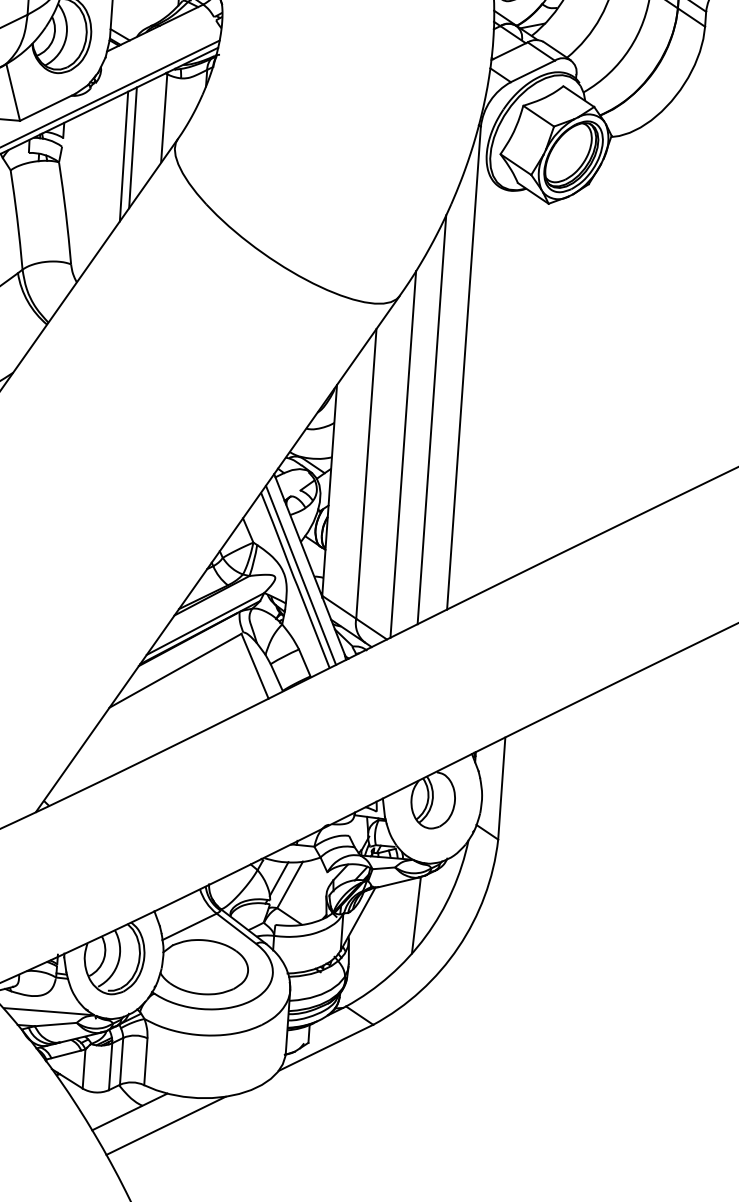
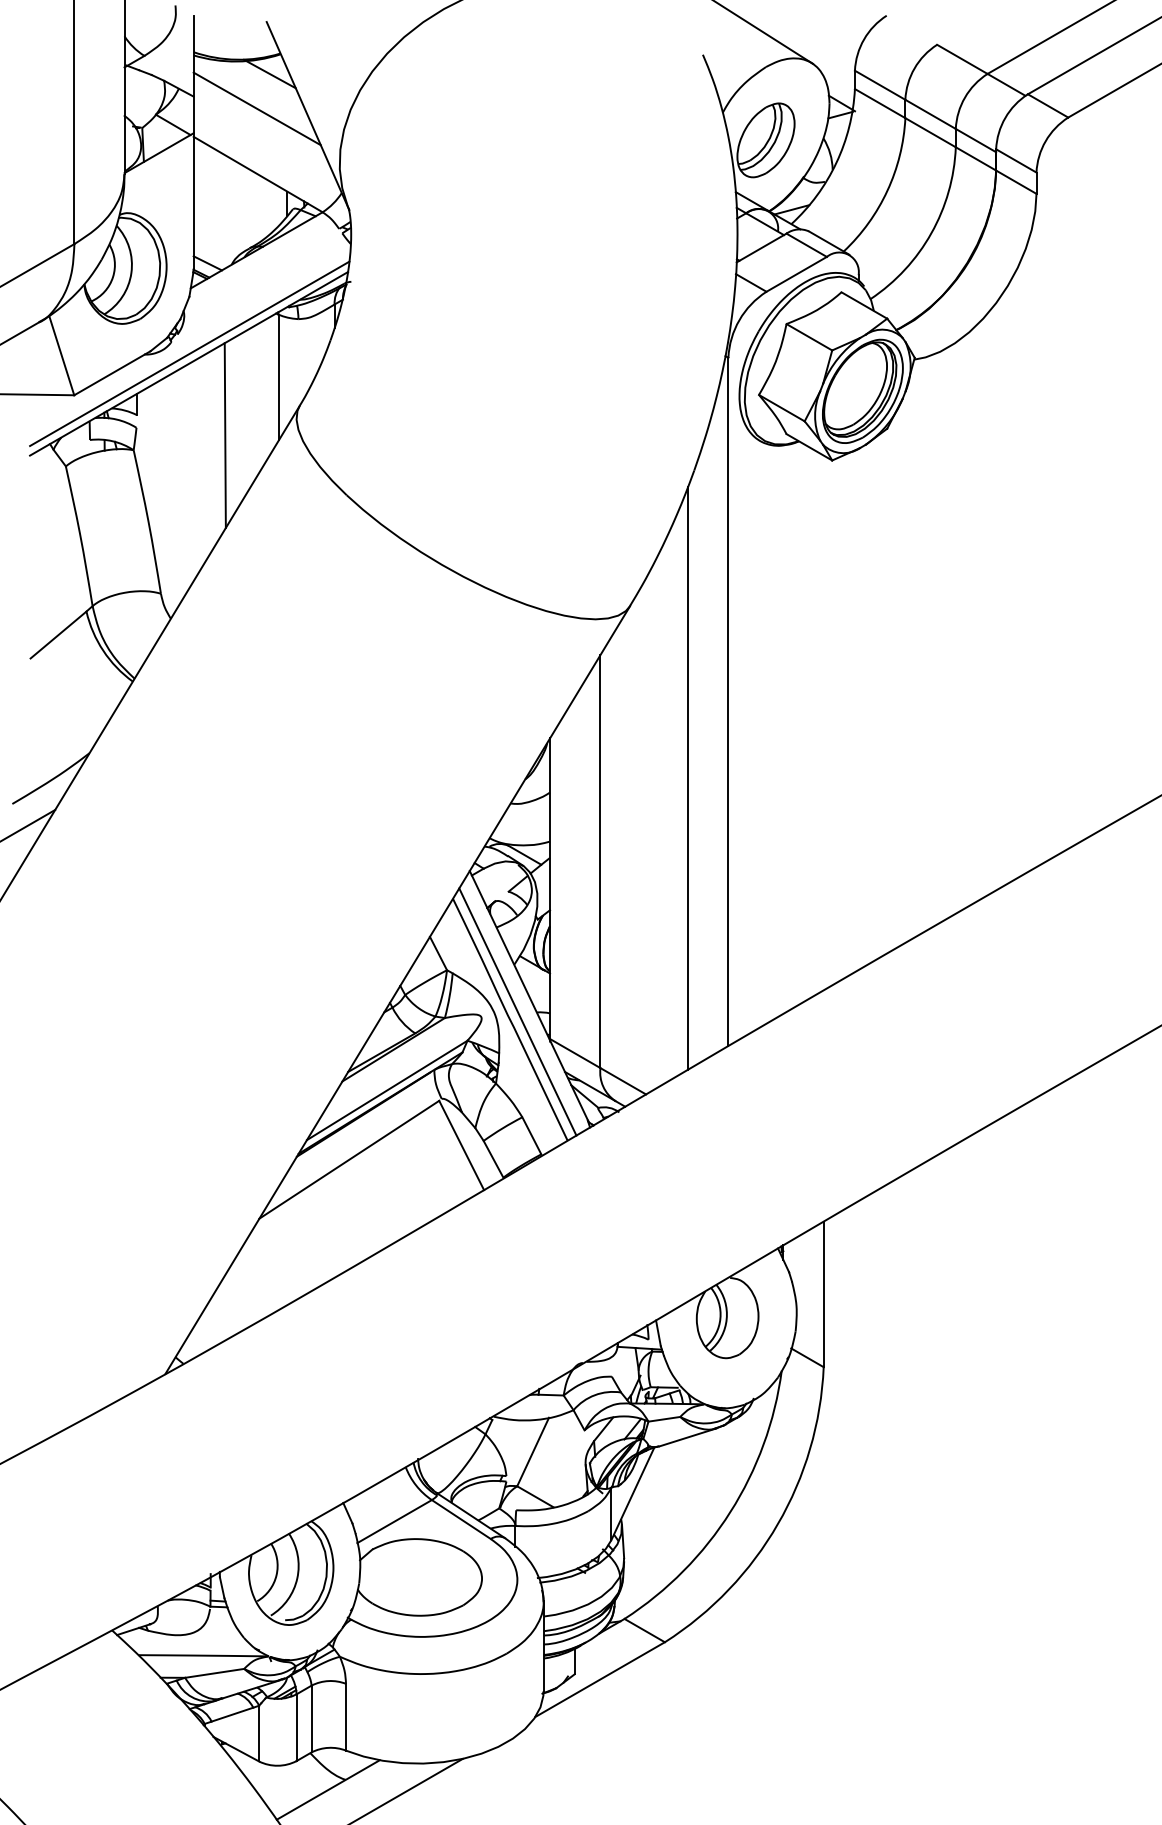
line: (132, 147) -> (236, 422), removed
line: (403, 453) -> (650, 829), removed
line: (278, 878) -> (516, 1444), removed
line: (415, 915) -> (714, 1483), removed

